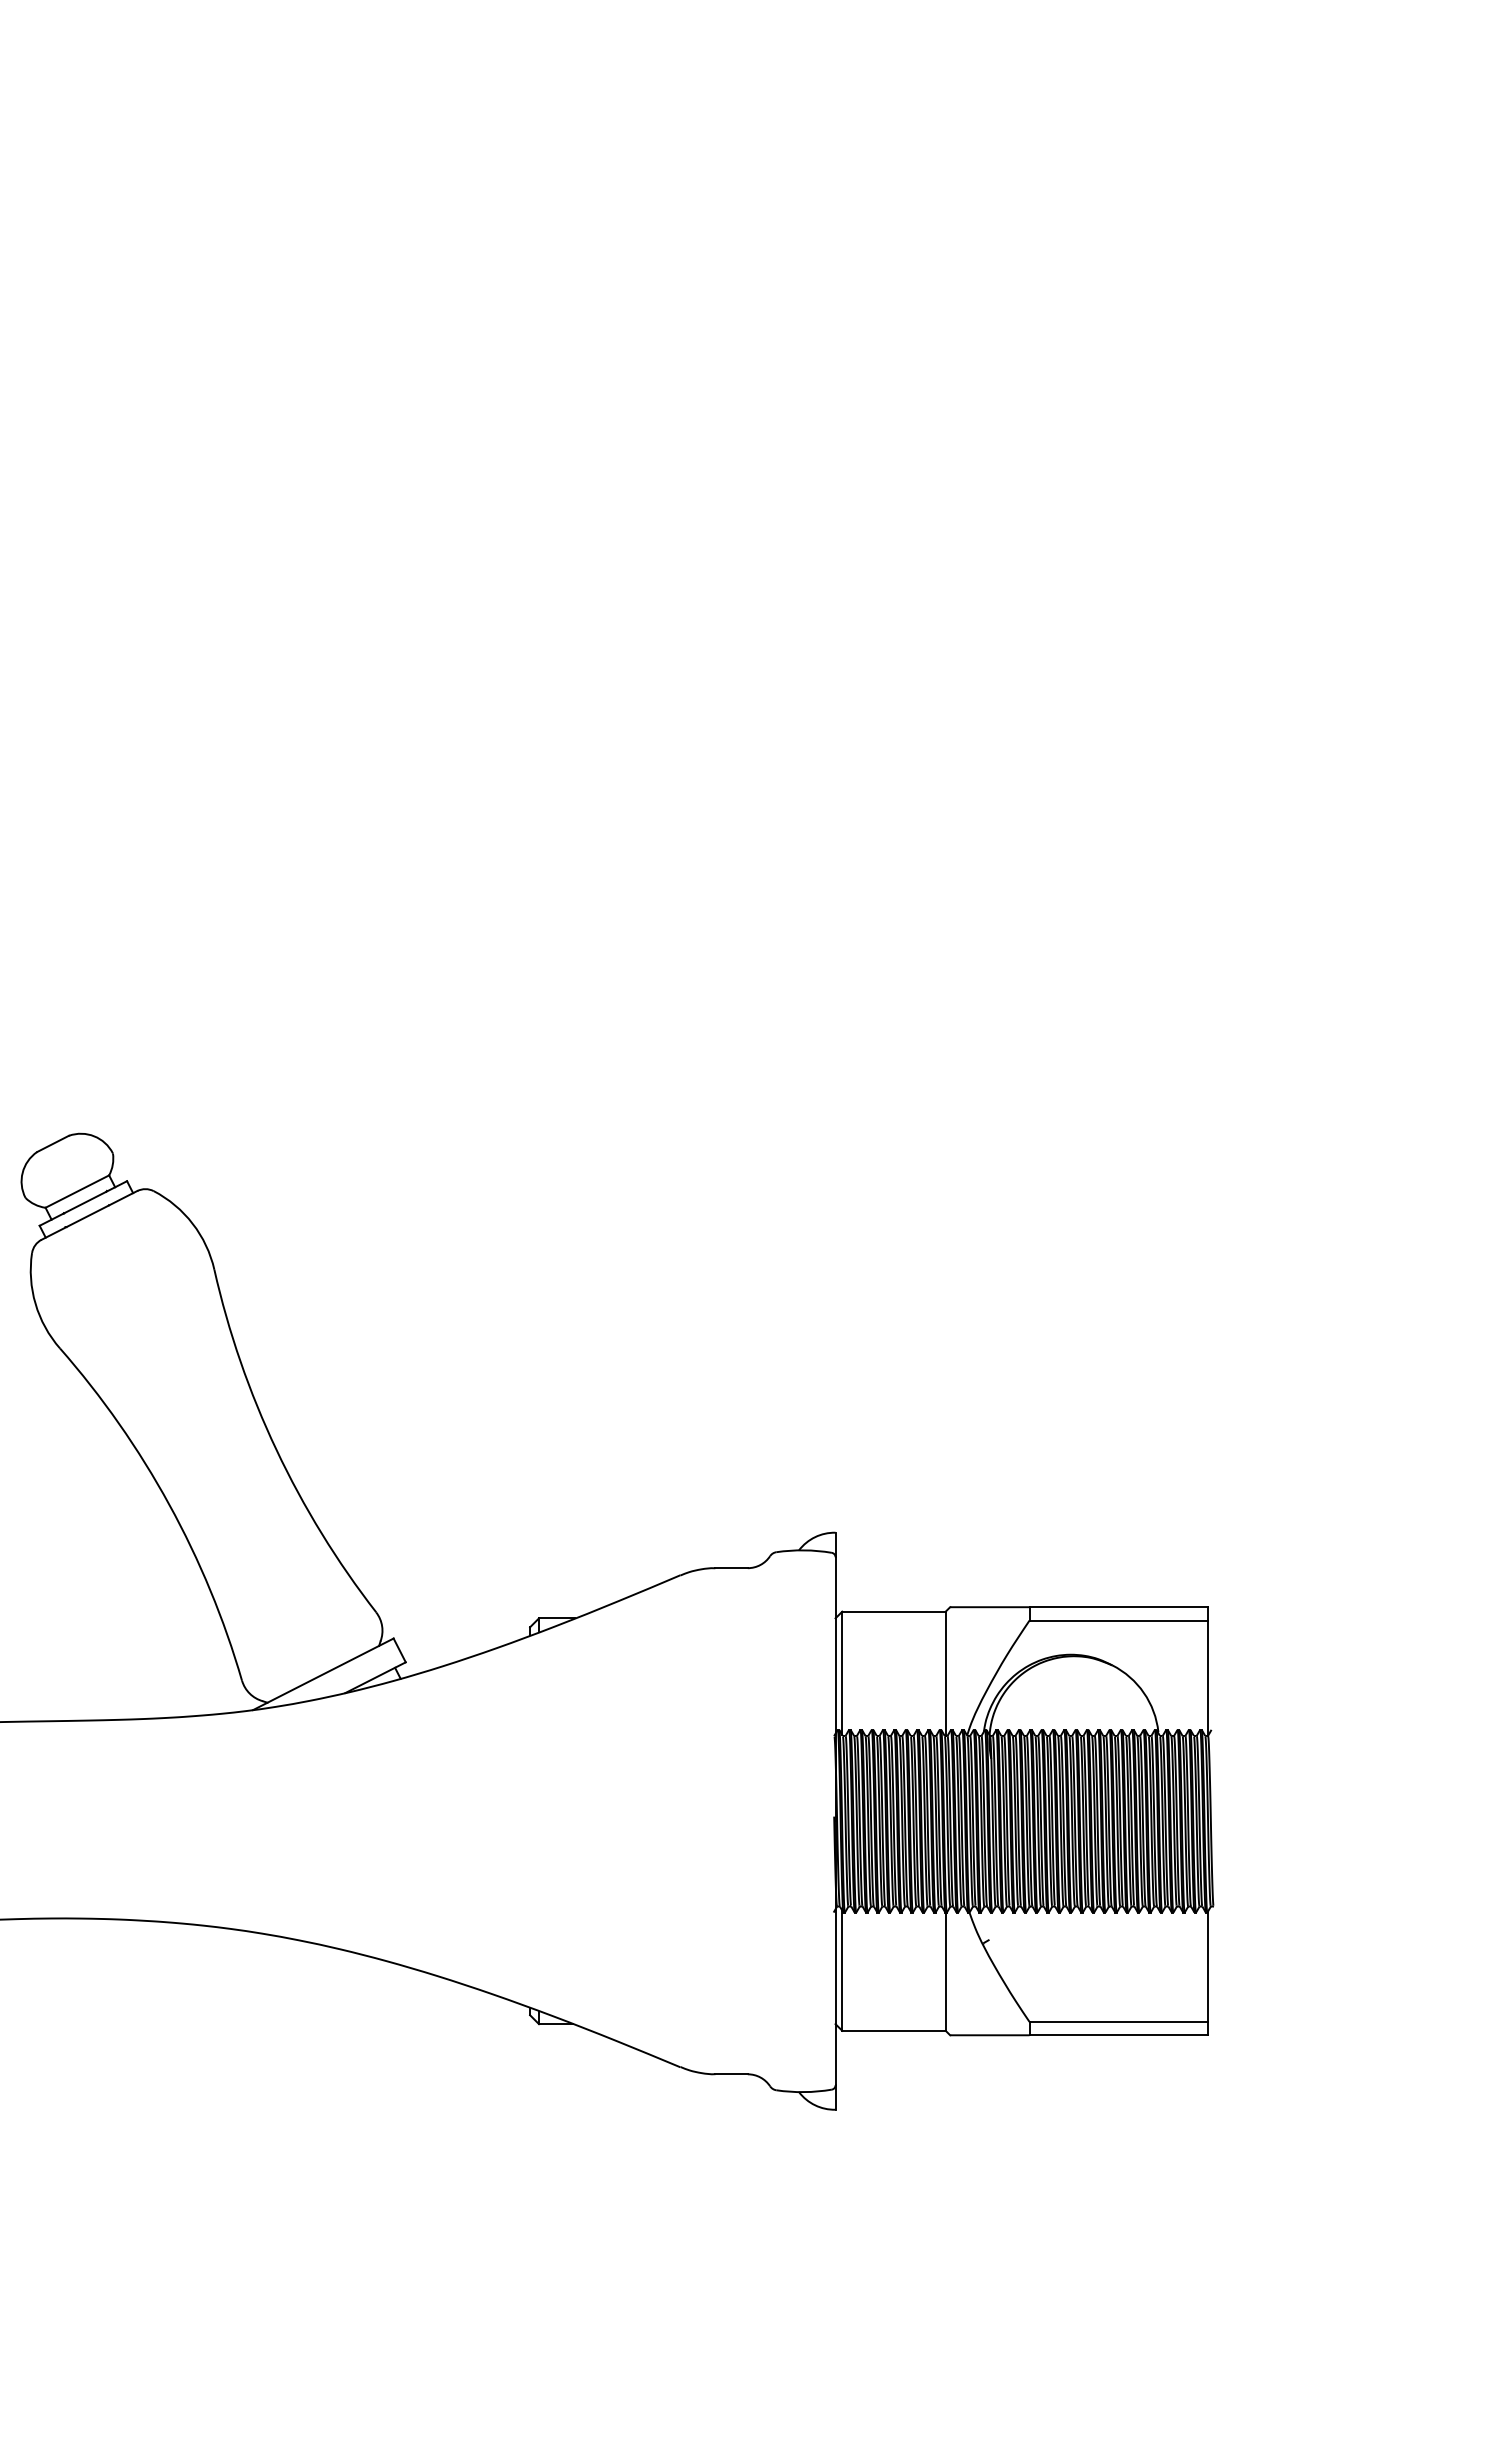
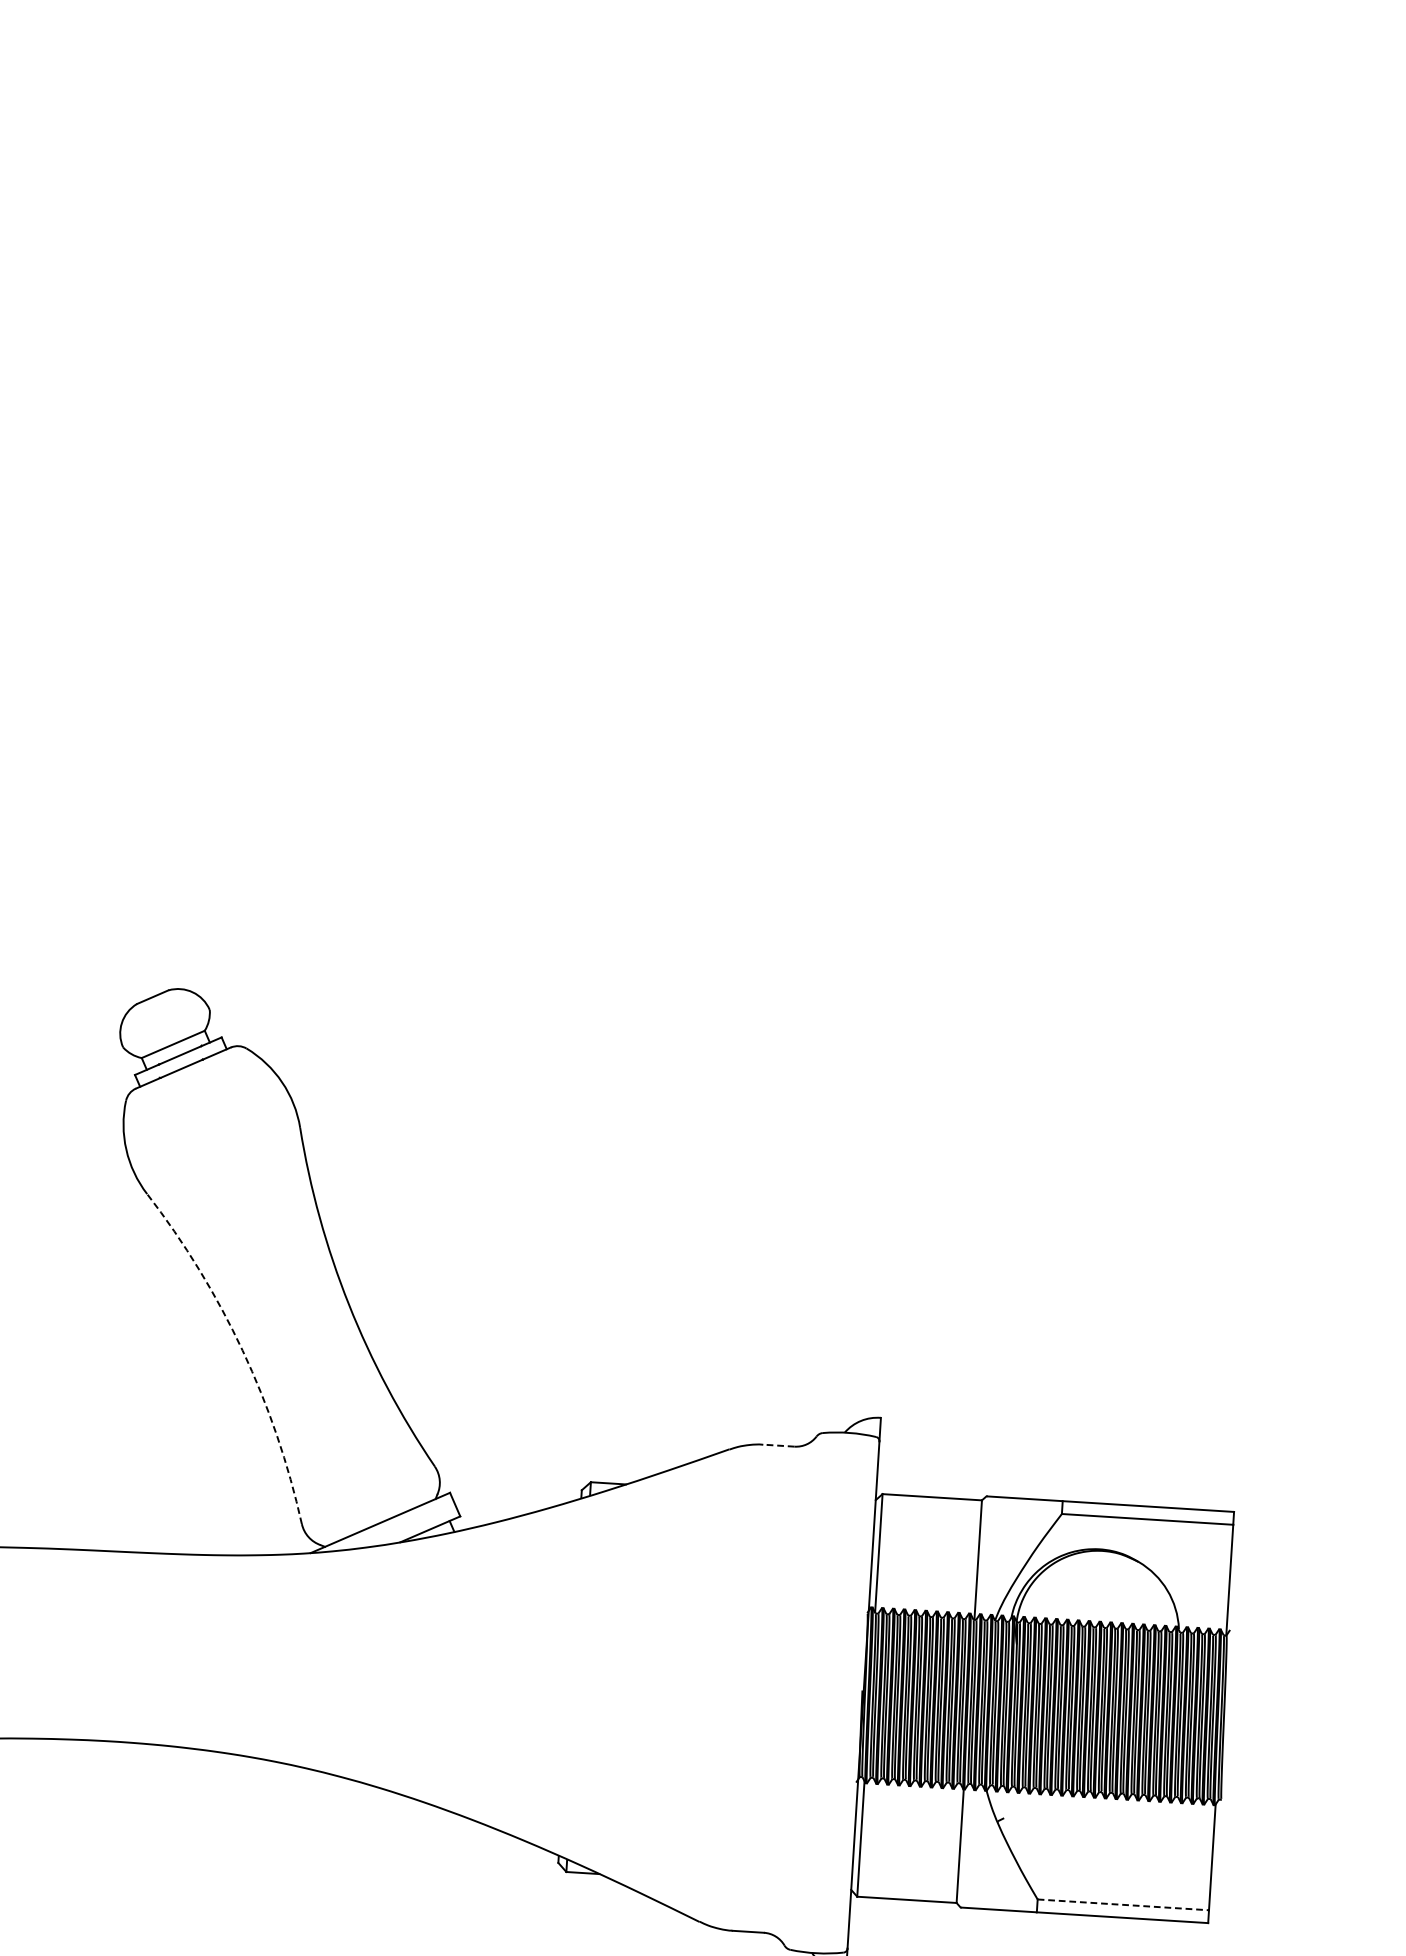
arc: (169, 1504) -> (242, 1350), solid -> dashed
line: (731, 1568) -> (778, 1445), solid -> dashed
line: (1119, 2021) -> (1124, 1904), solid -> dashed

